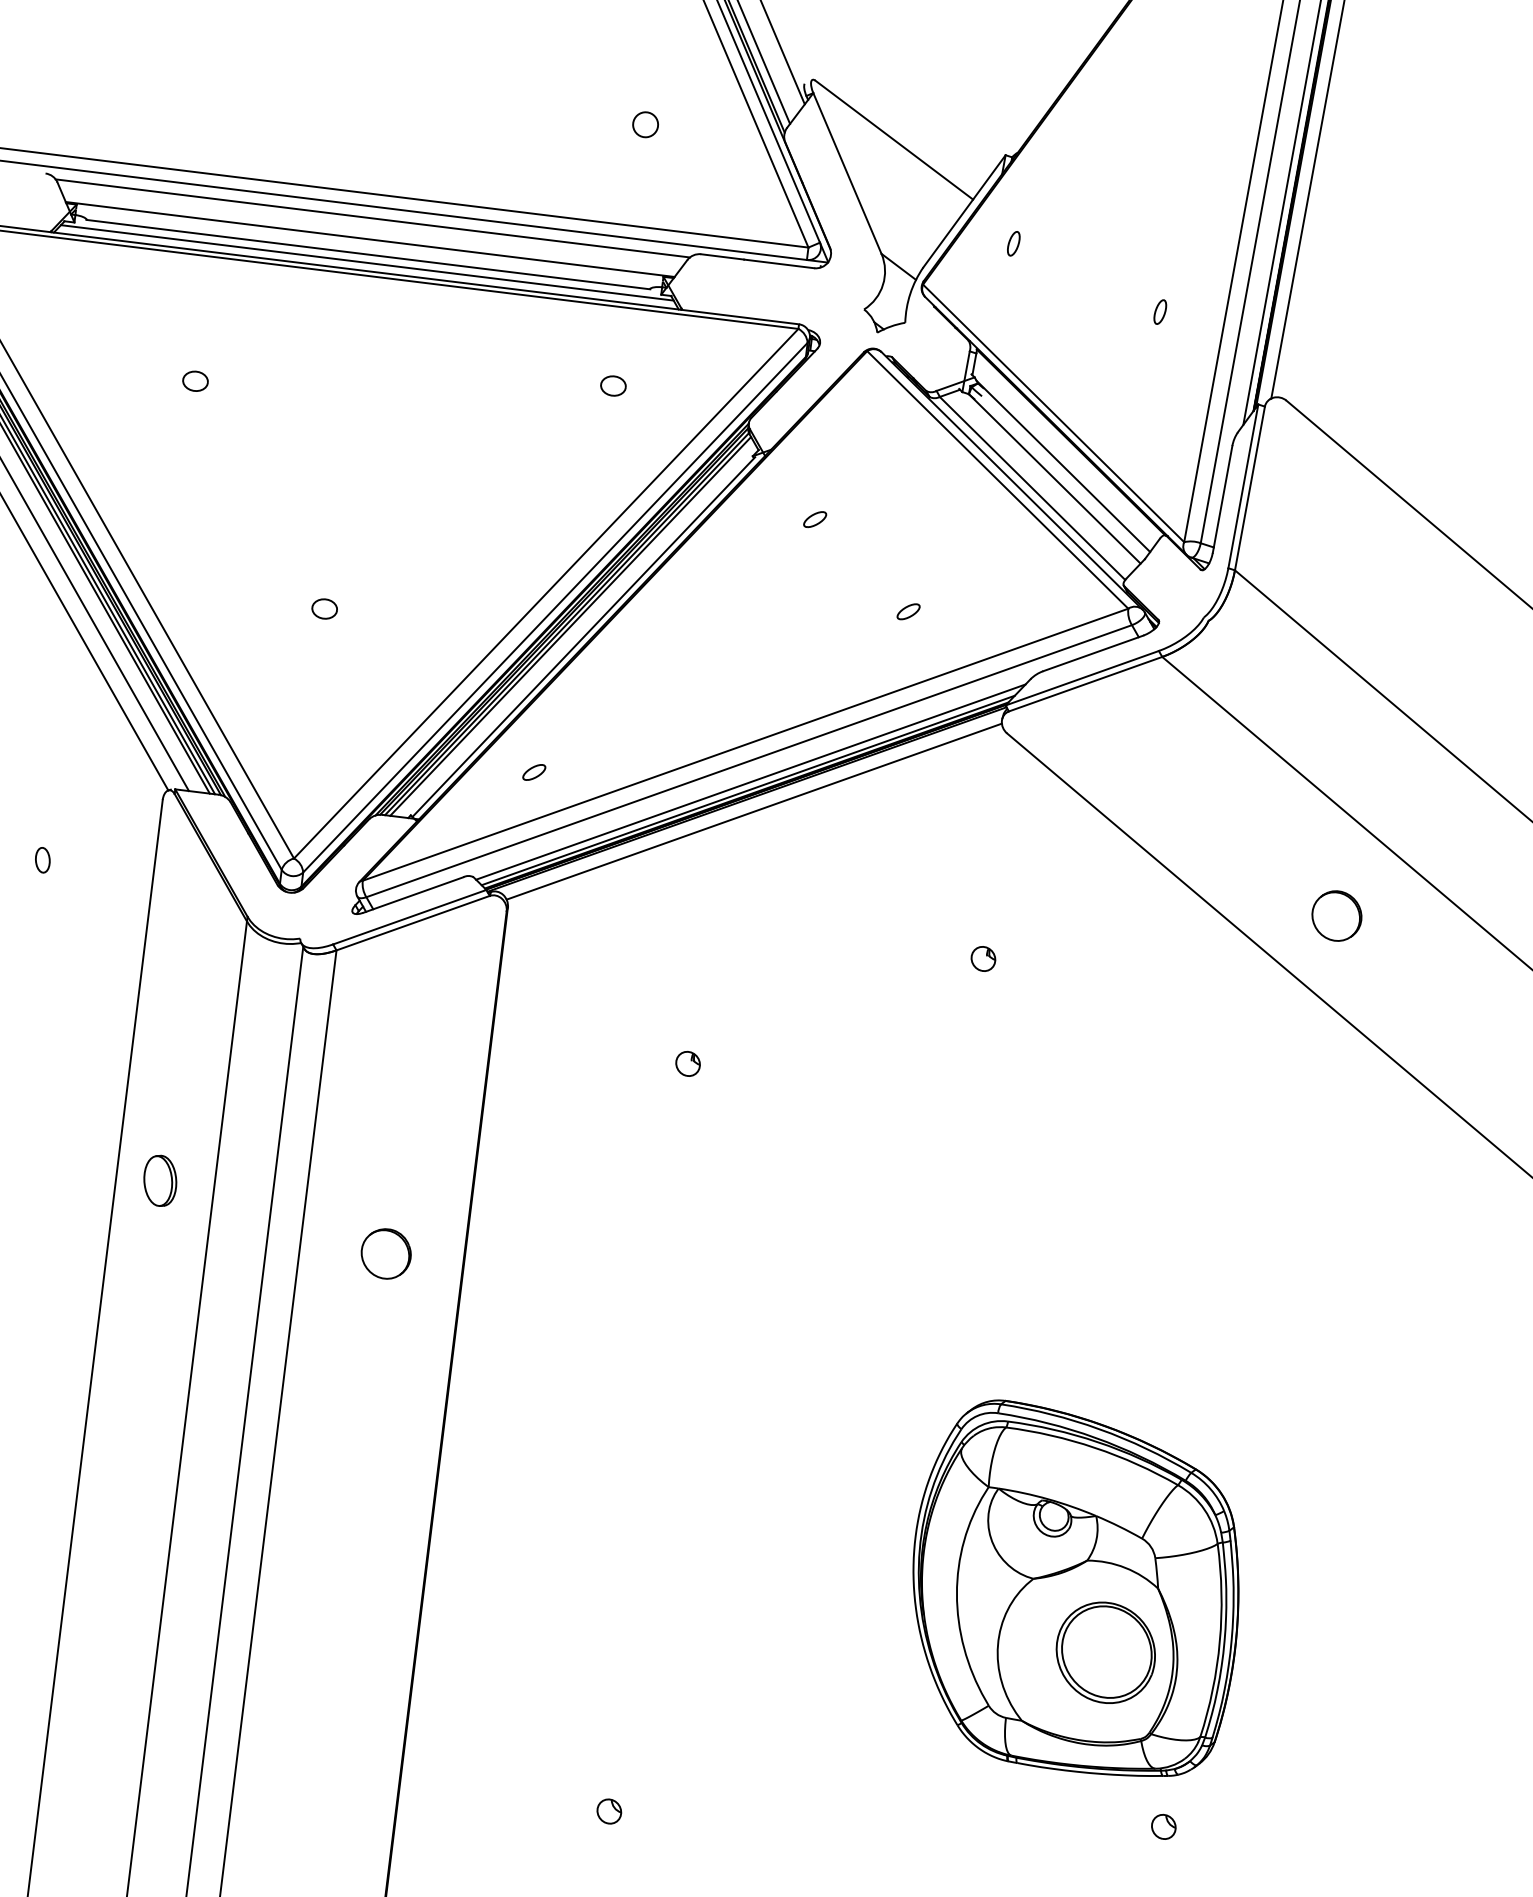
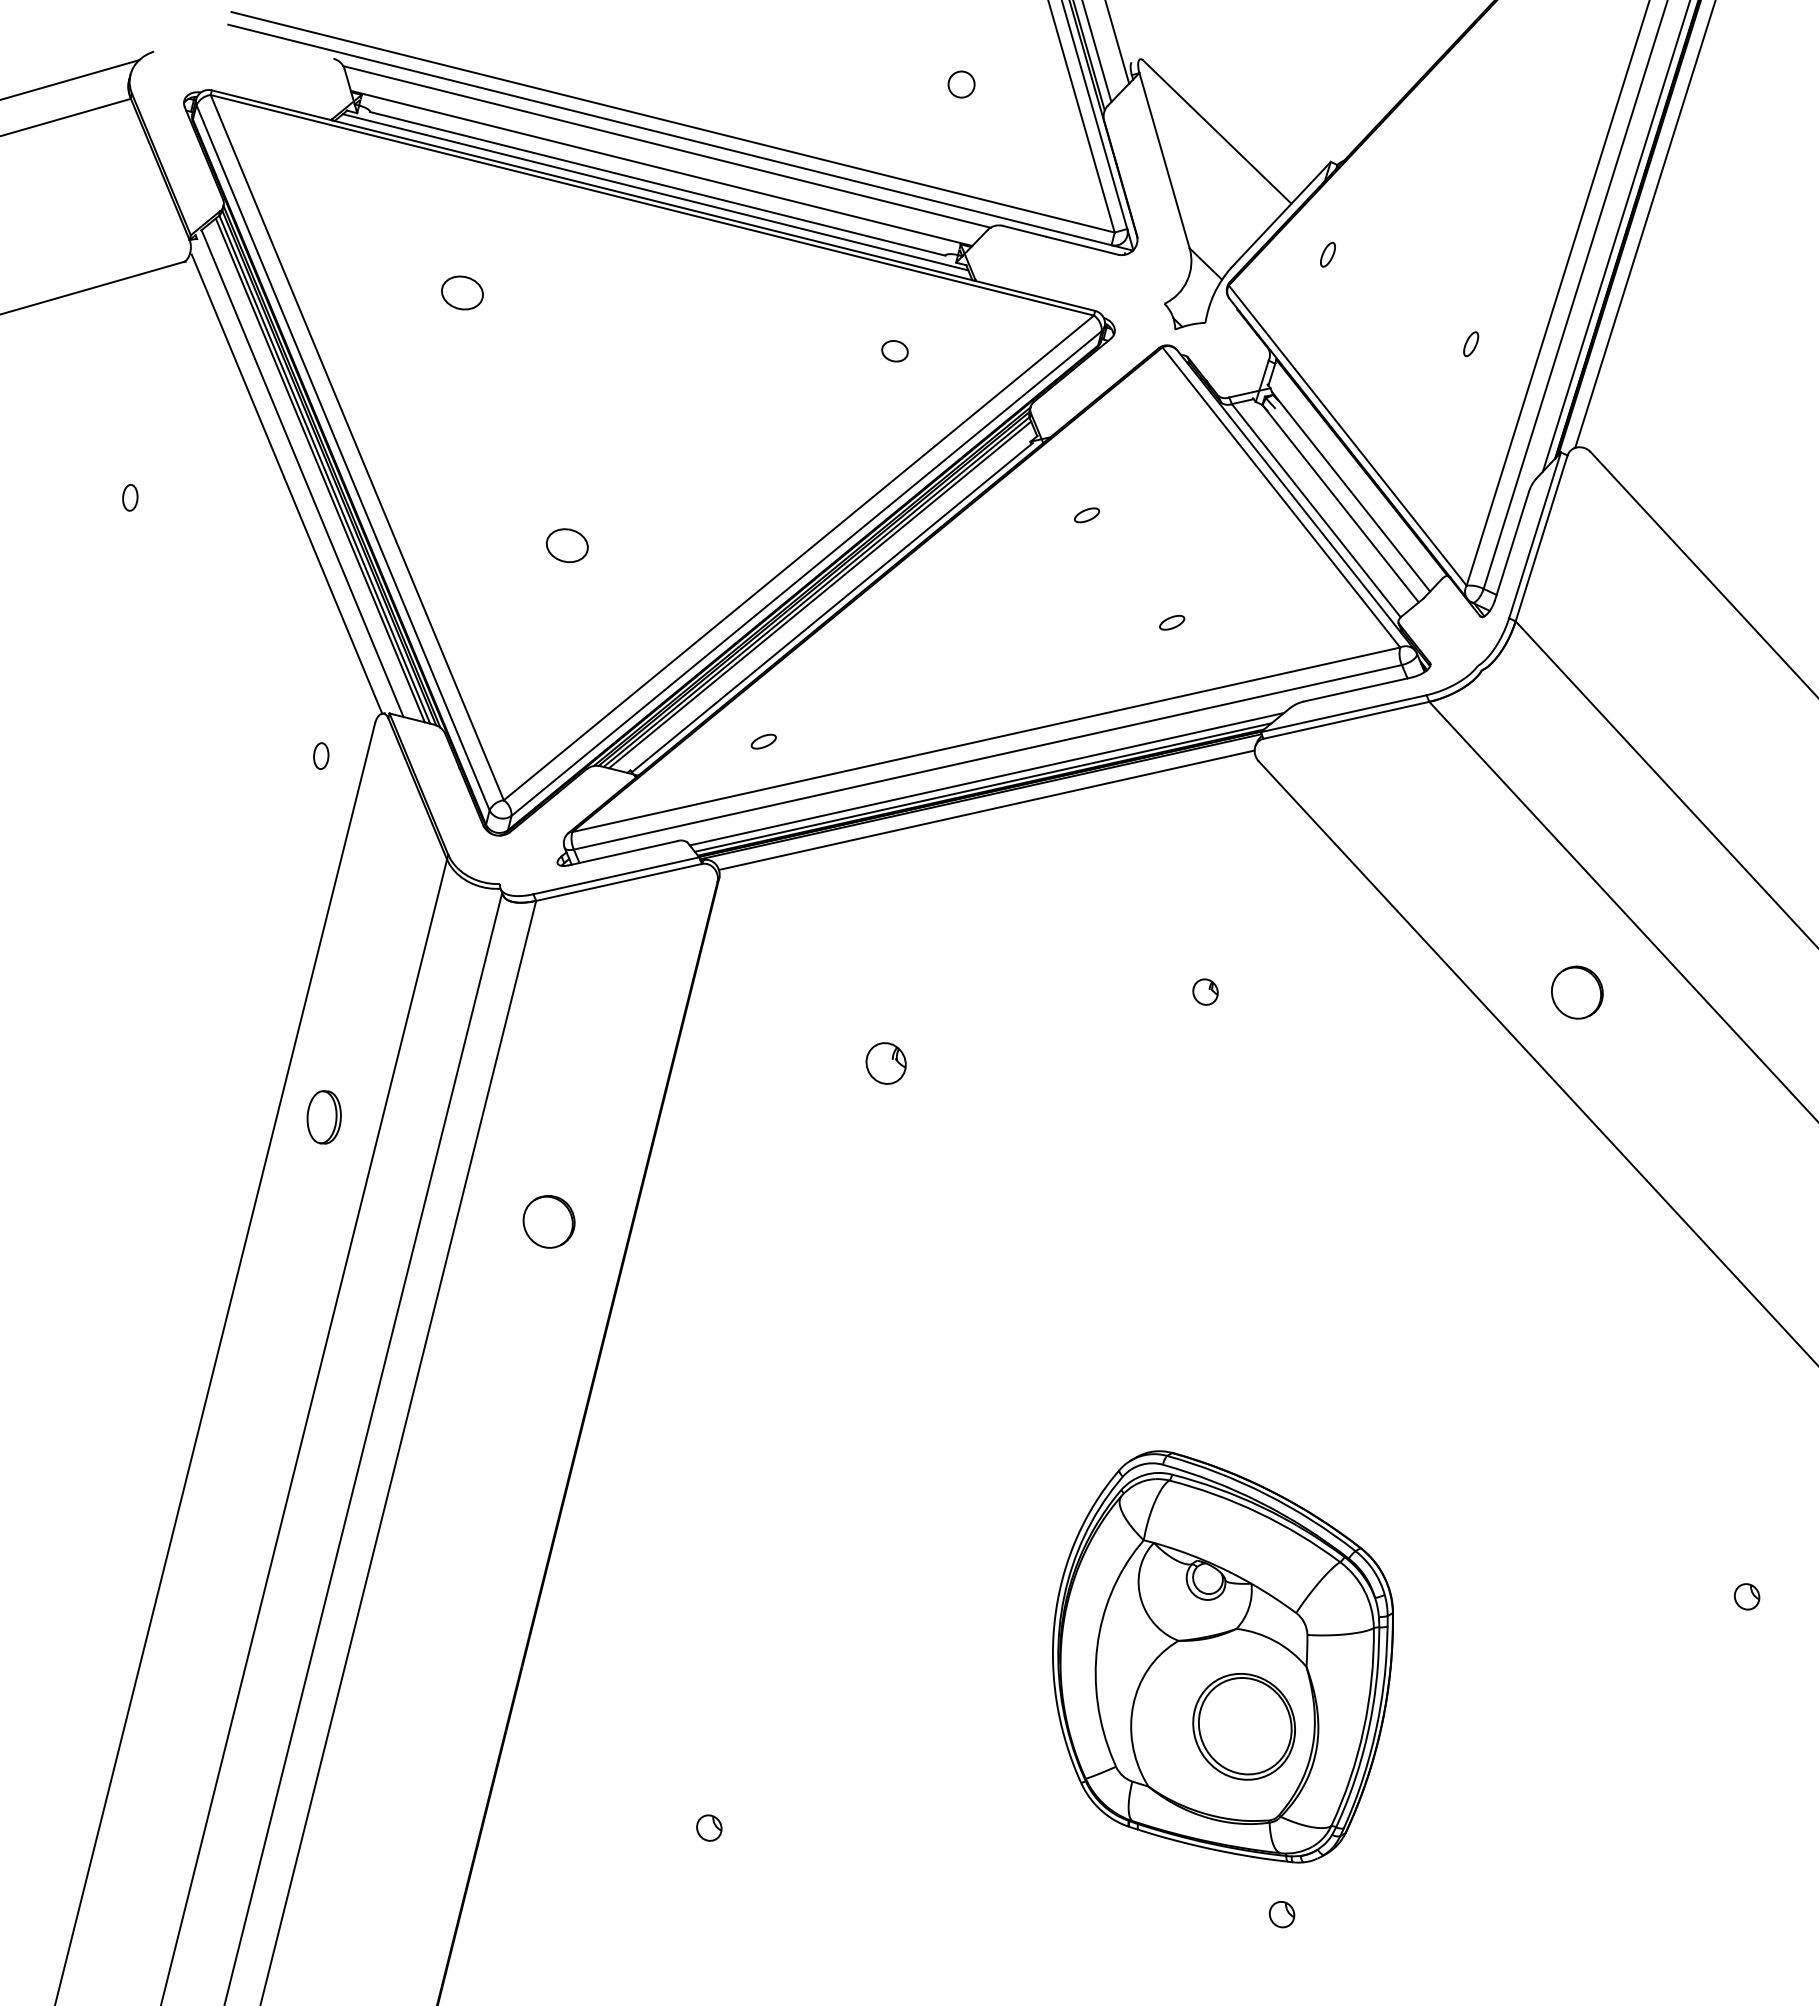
part: (195, 381) -> (462, 293), size x1.6
part: (324, 608) -> (567, 545), size x1.6
part: (42, 859) -> (321, 755), moved
part: (687, 1063) -> (885, 1062), size x1.6

